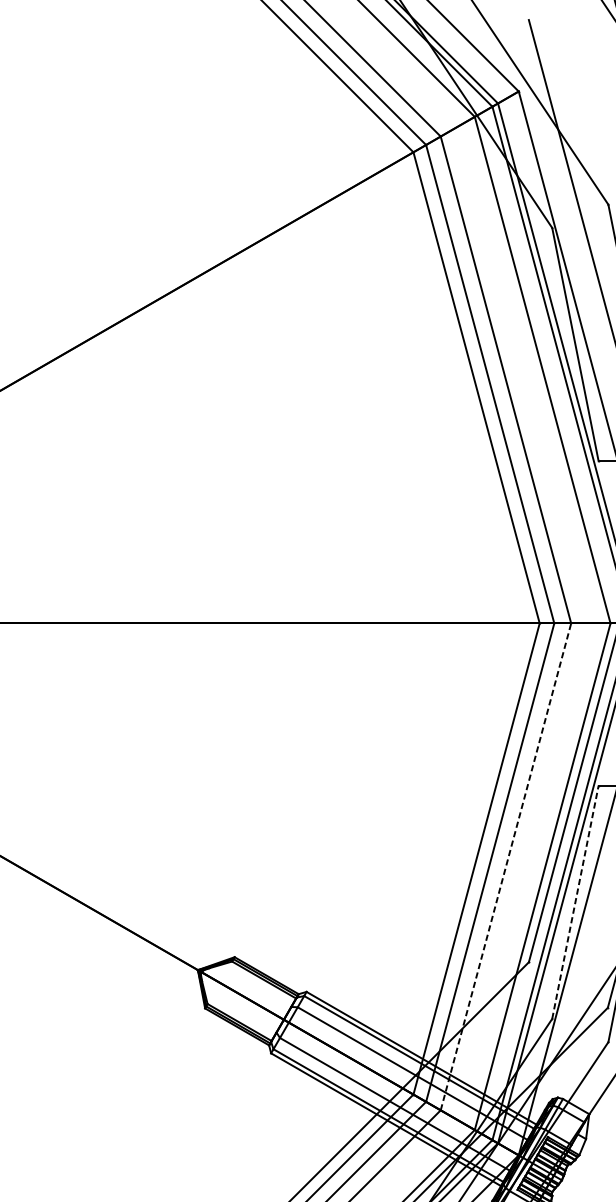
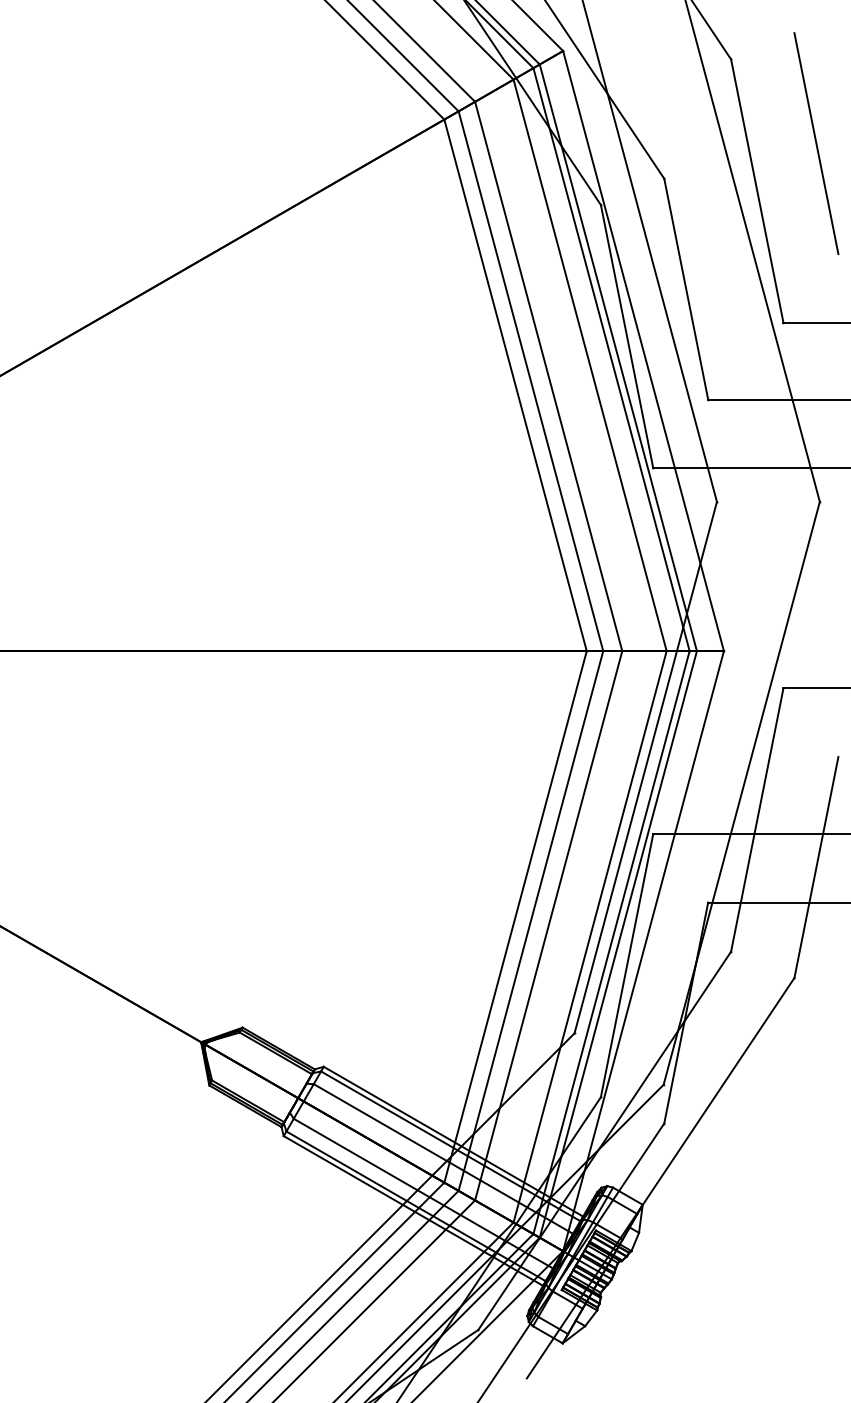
line: (505, 866) -> (548, 925), dashed -> solid
line: (575, 902) -> (627, 965), dashed -> solid

